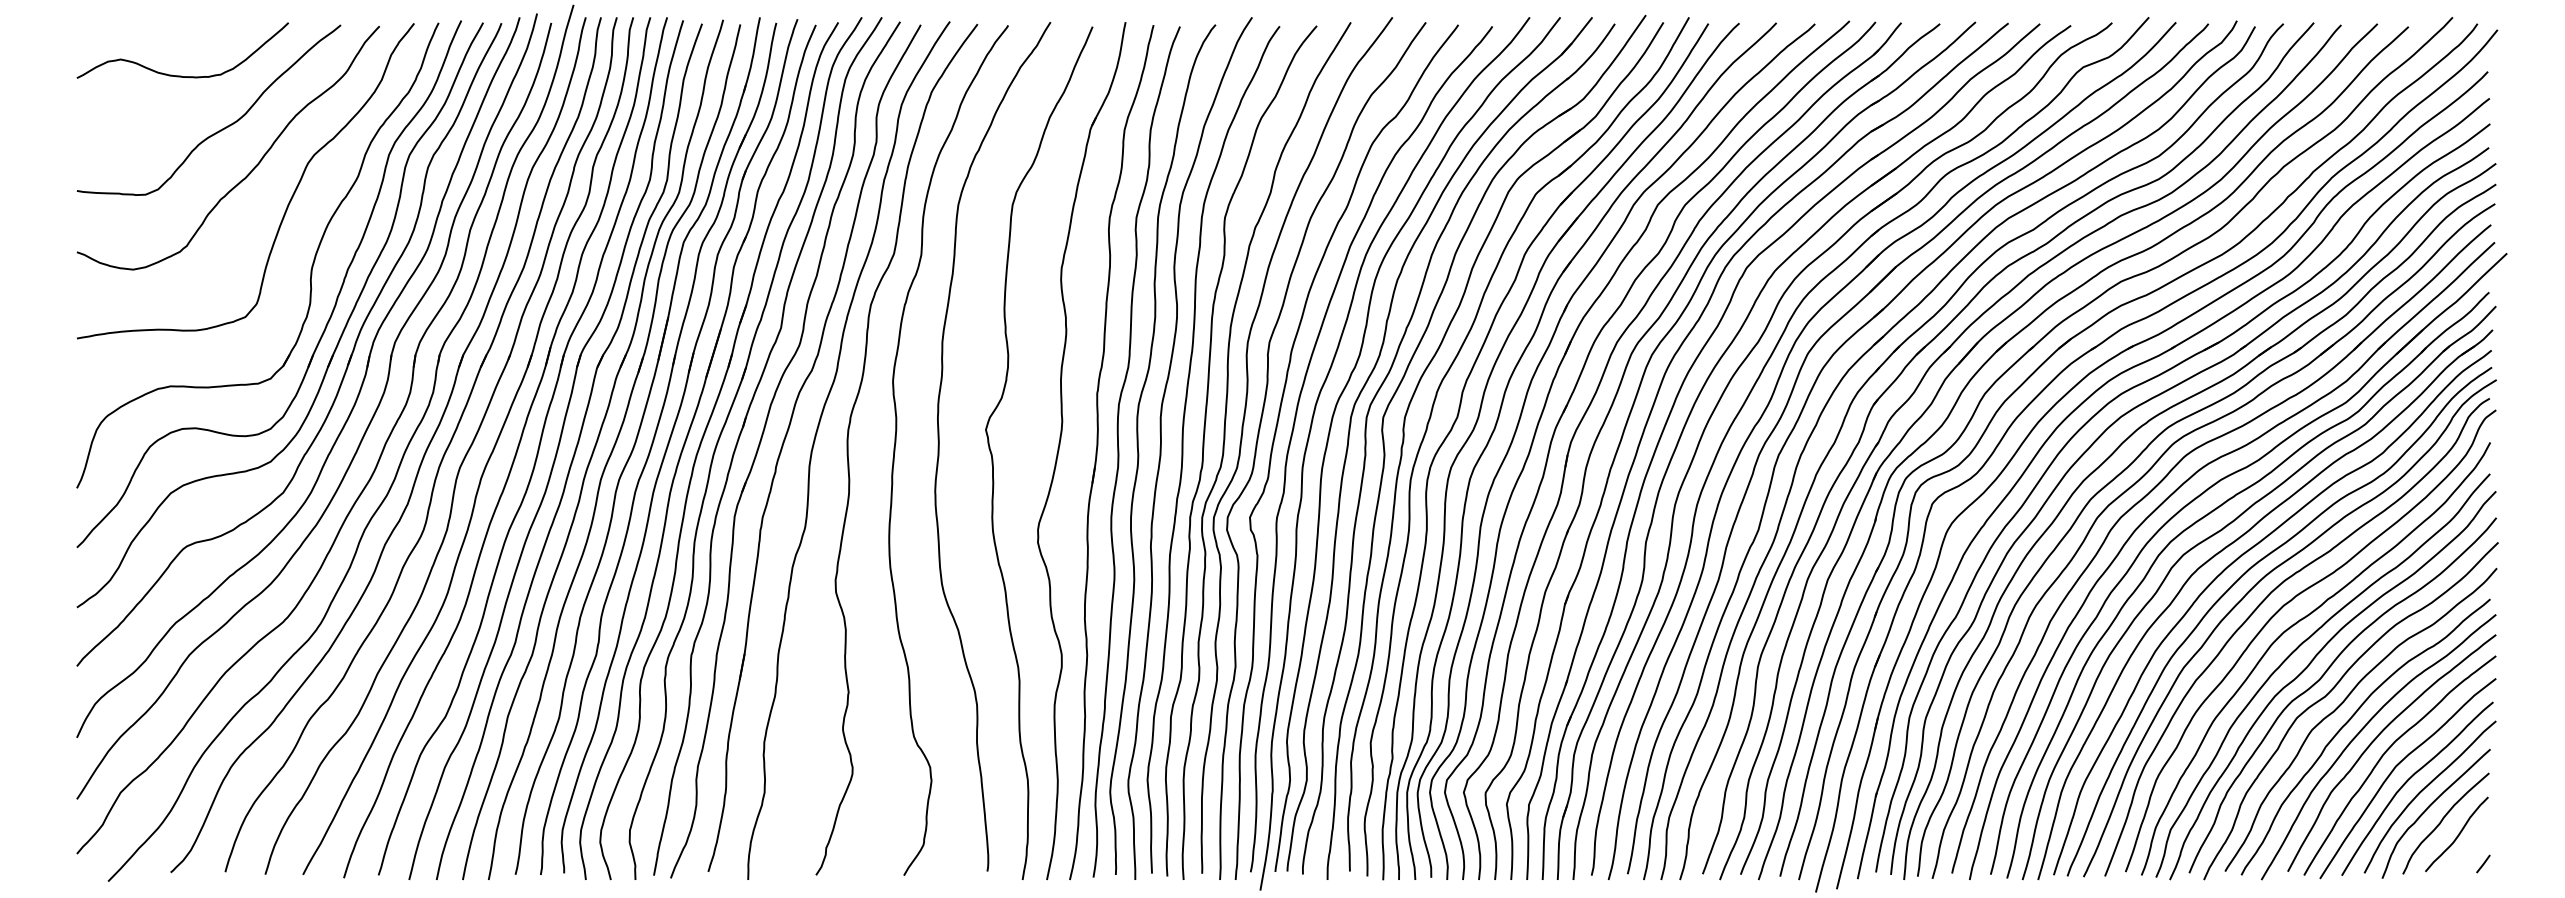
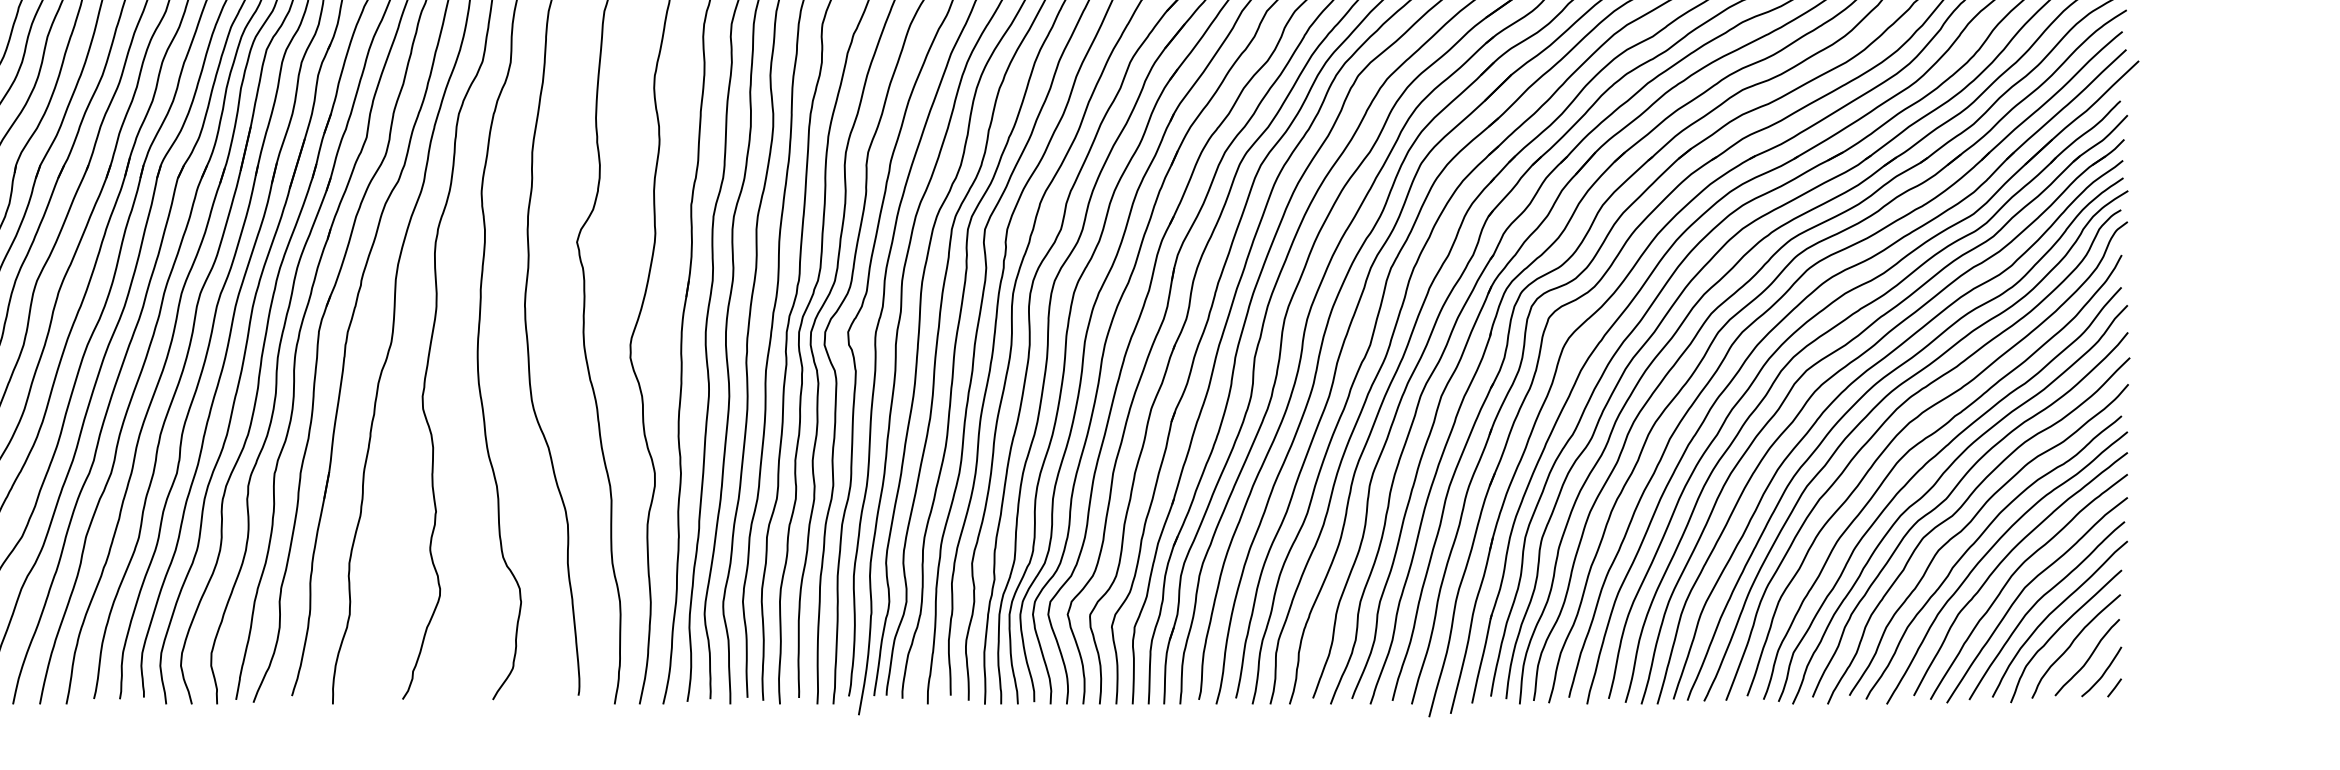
curve: (2472, 849) -> (2103, 673), added

